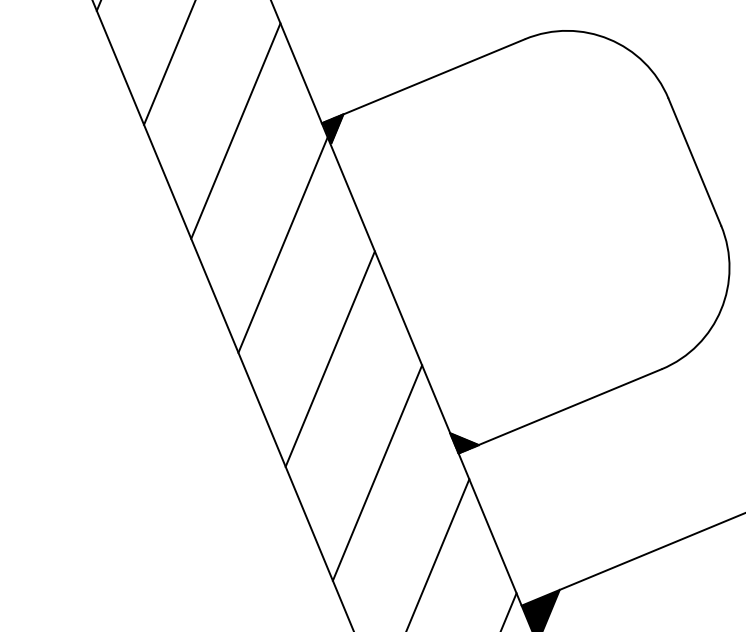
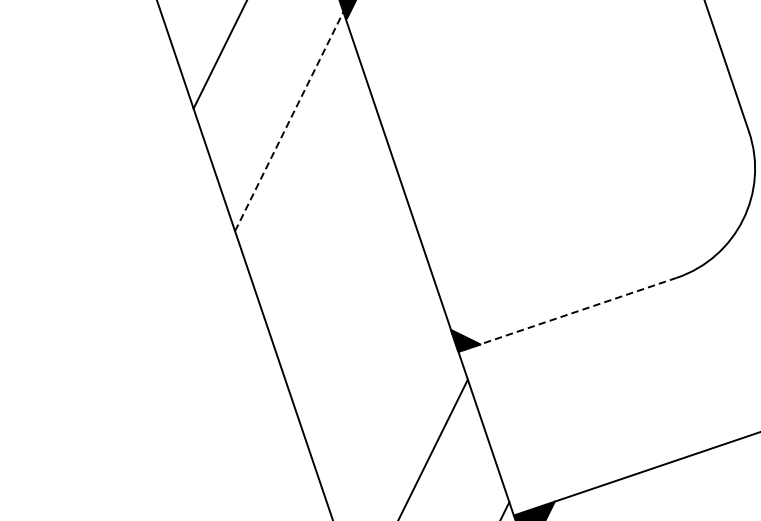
line: (283, 245) -> (289, 122), solid -> dashed
line: (329, 358) -> (329, 243), removed
line: (560, 411) -> (567, 315), solid -> dashed
line: (377, 472) -> (372, 366), removed

